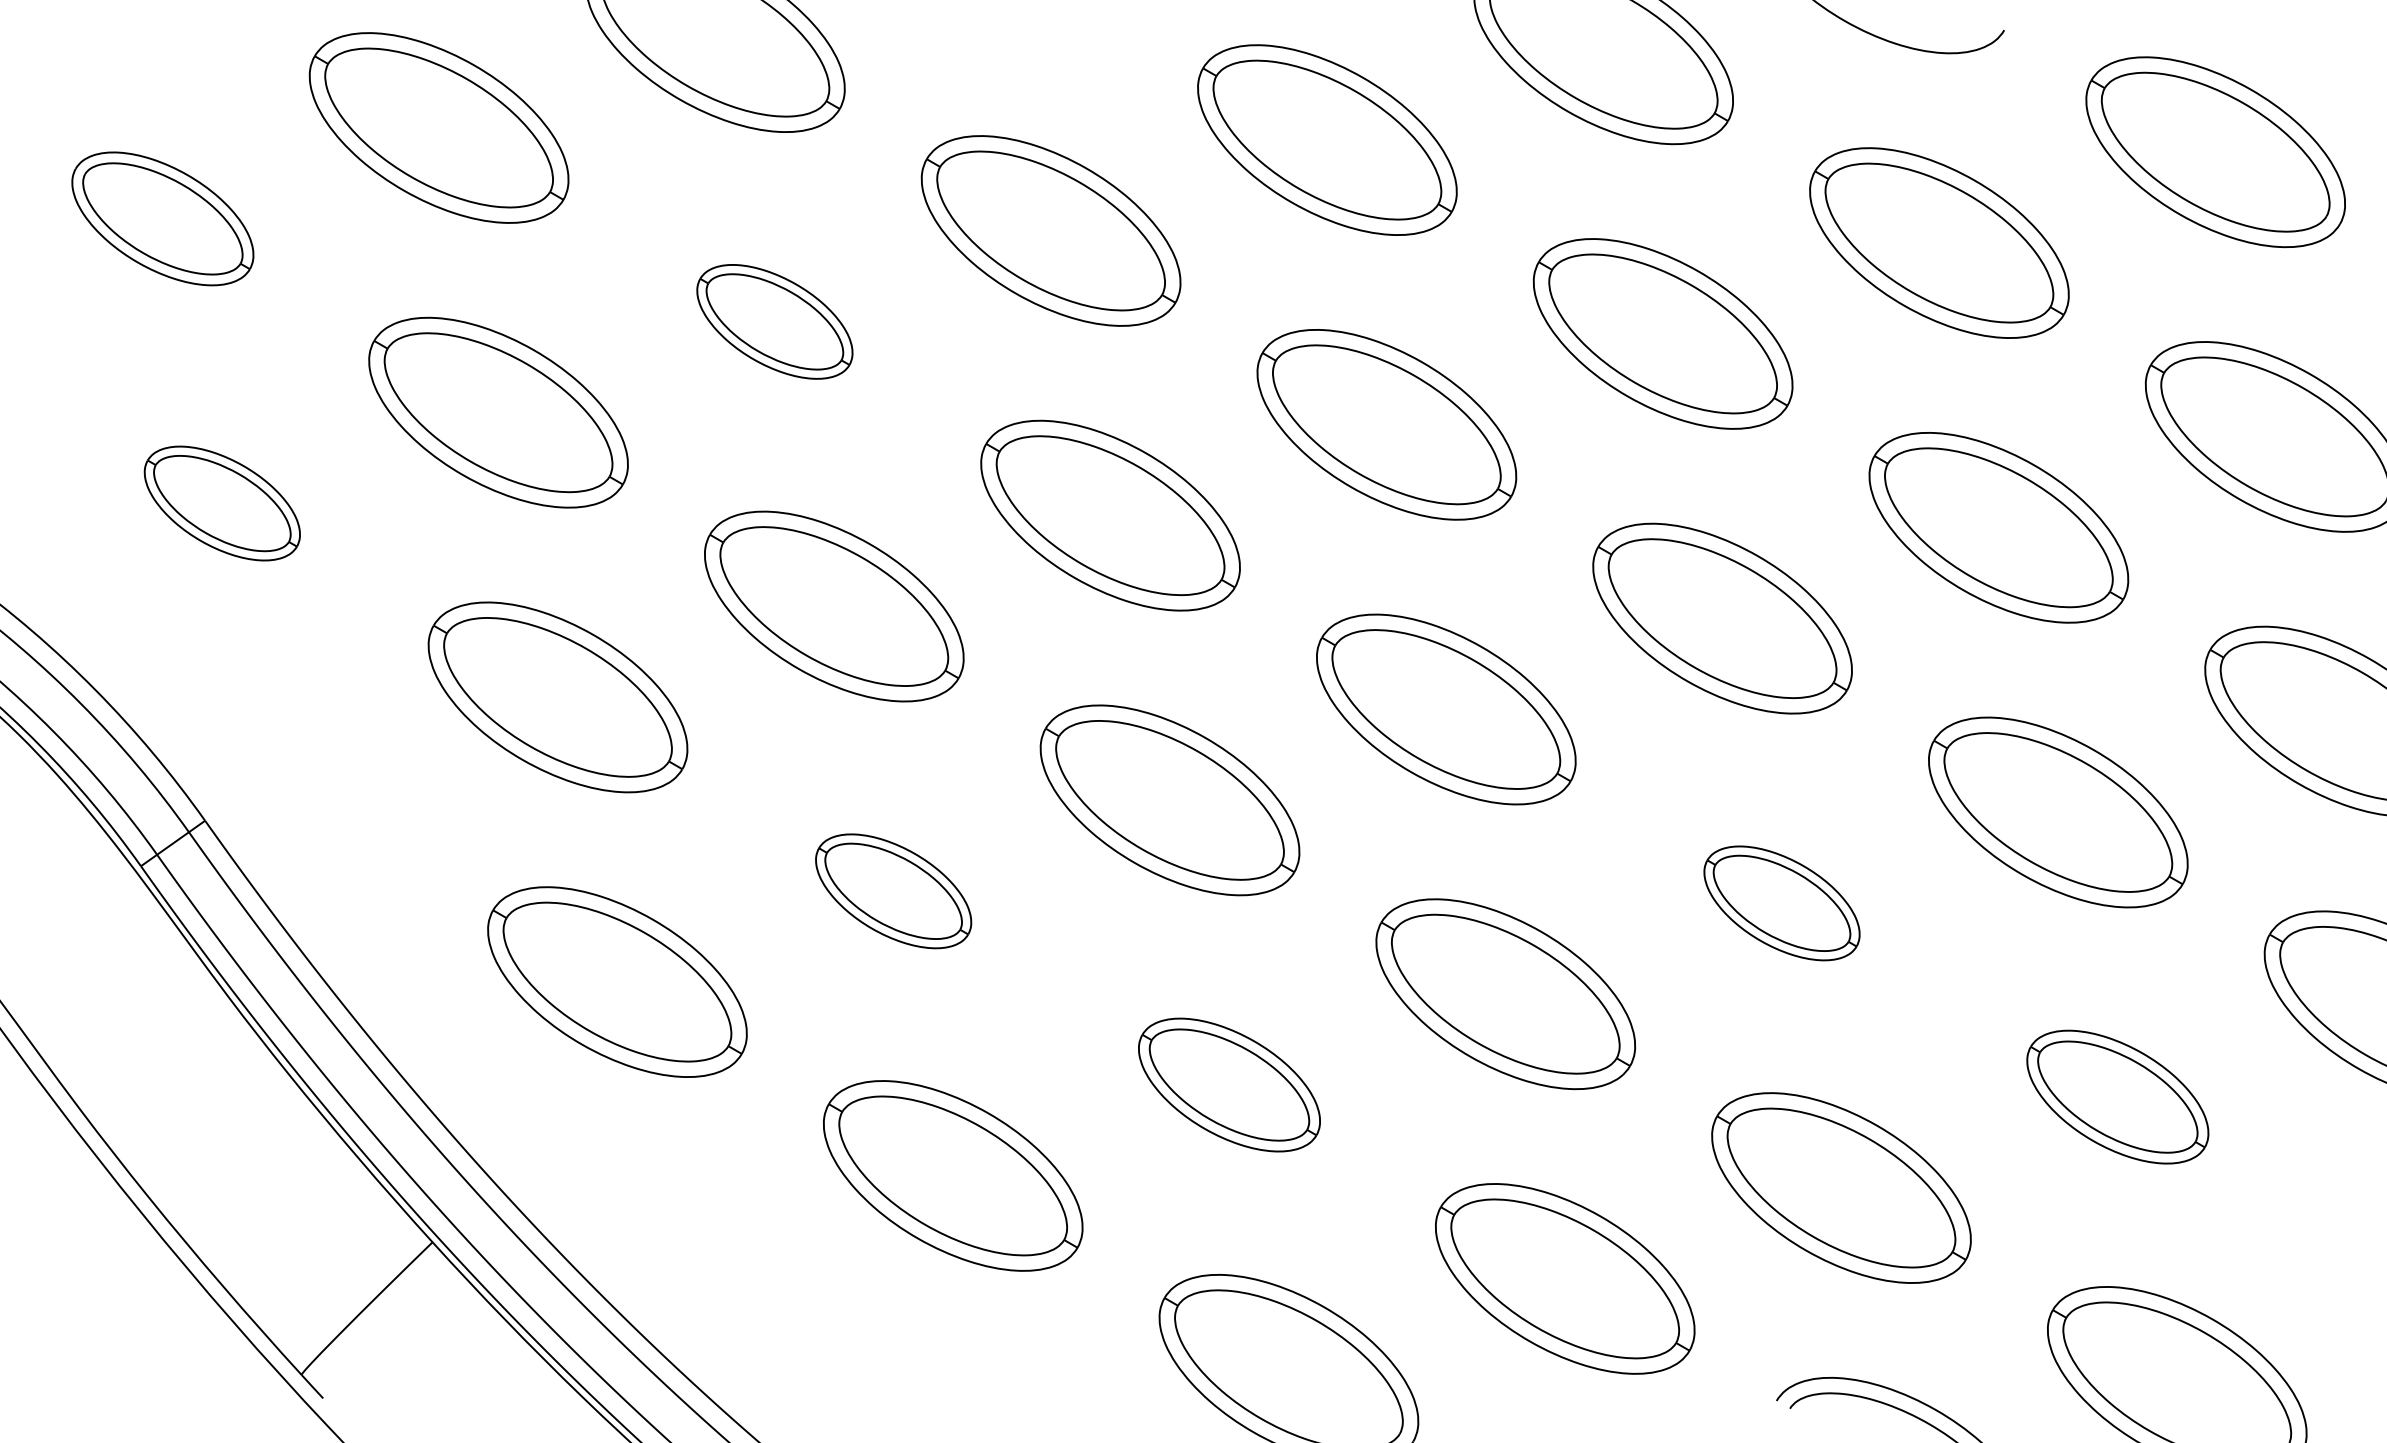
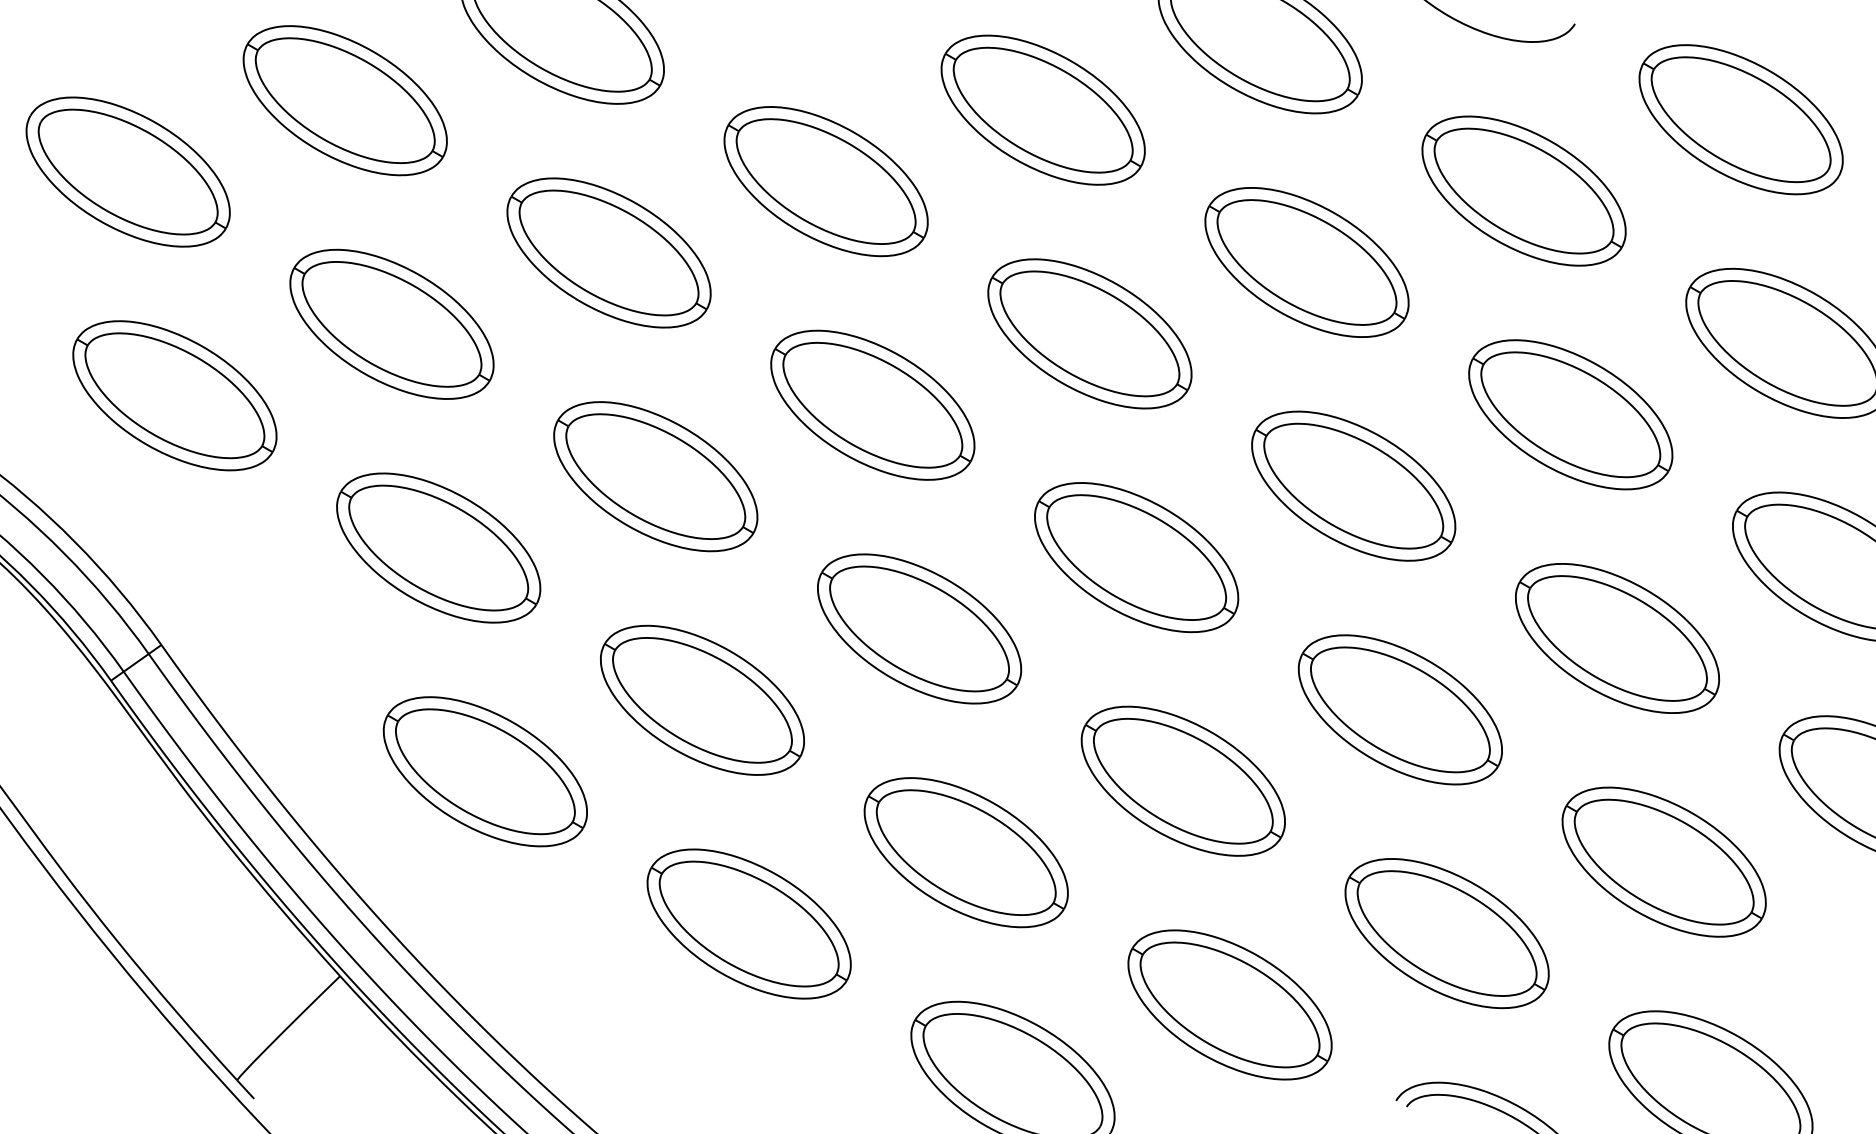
part: (162, 218) -> (127, 171), size x1.43
part: (774, 321) -> (608, 252), size x1.67
part: (222, 503) -> (175, 395), size x1.67
part: (893, 891) -> (702, 700), size x1.67
part: (1781, 903) -> (1399, 709), size x1.67
part: (1229, 1084) -> (966, 852), size x1.43
part: (2117, 1096) -> (1663, 861), size x1.43

